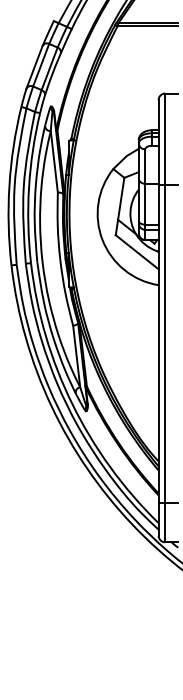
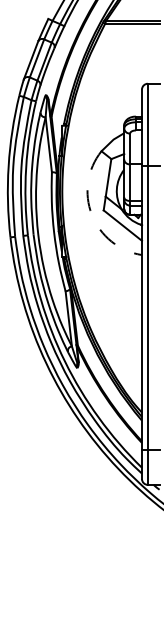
arc: (102, 240) -> (91, 215), solid -> dashed

